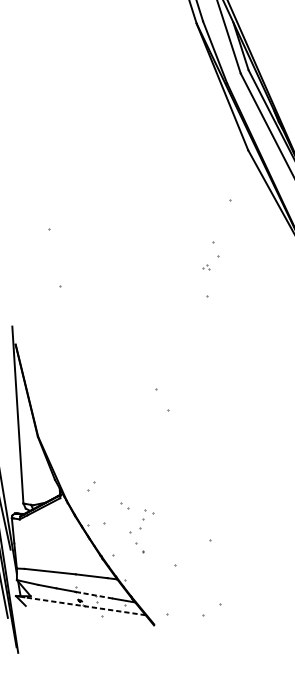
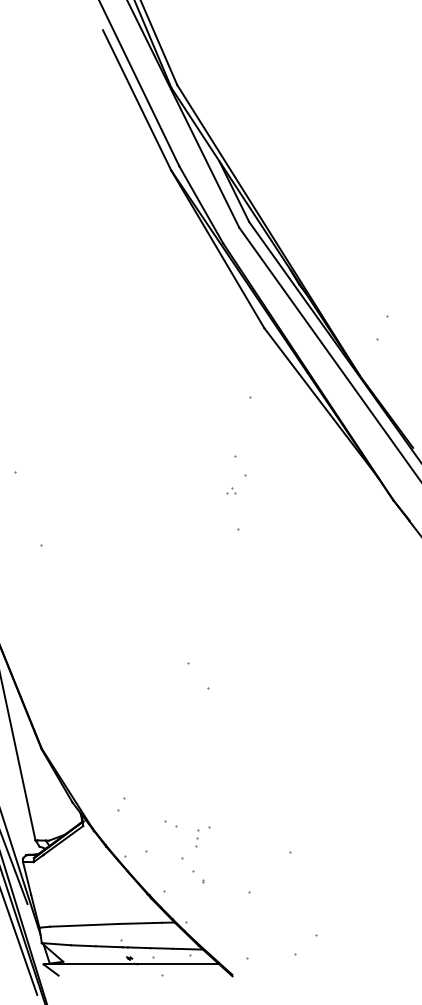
part: (143, 519) -> (197, 838), size x0.62
line: (95, 595) -> (149, 948), dashed -> solid
line: (84, 606) -> (136, 964), dashed -> solid

